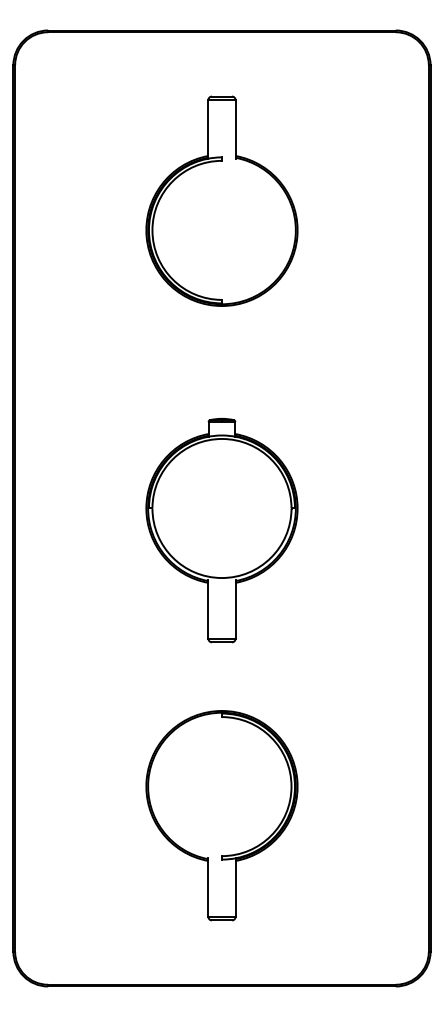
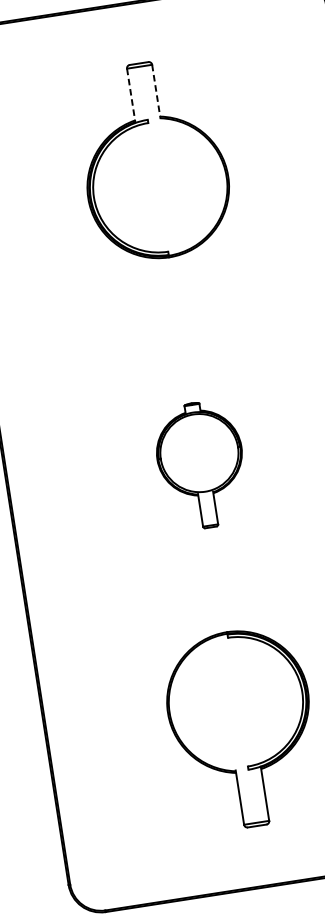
line: (208, 129) -> (131, 95), solid -> dashed
line: (235, 129) -> (156, 92), solid -> dashed
part: (221, 530) -> (200, 465), size x0.6

